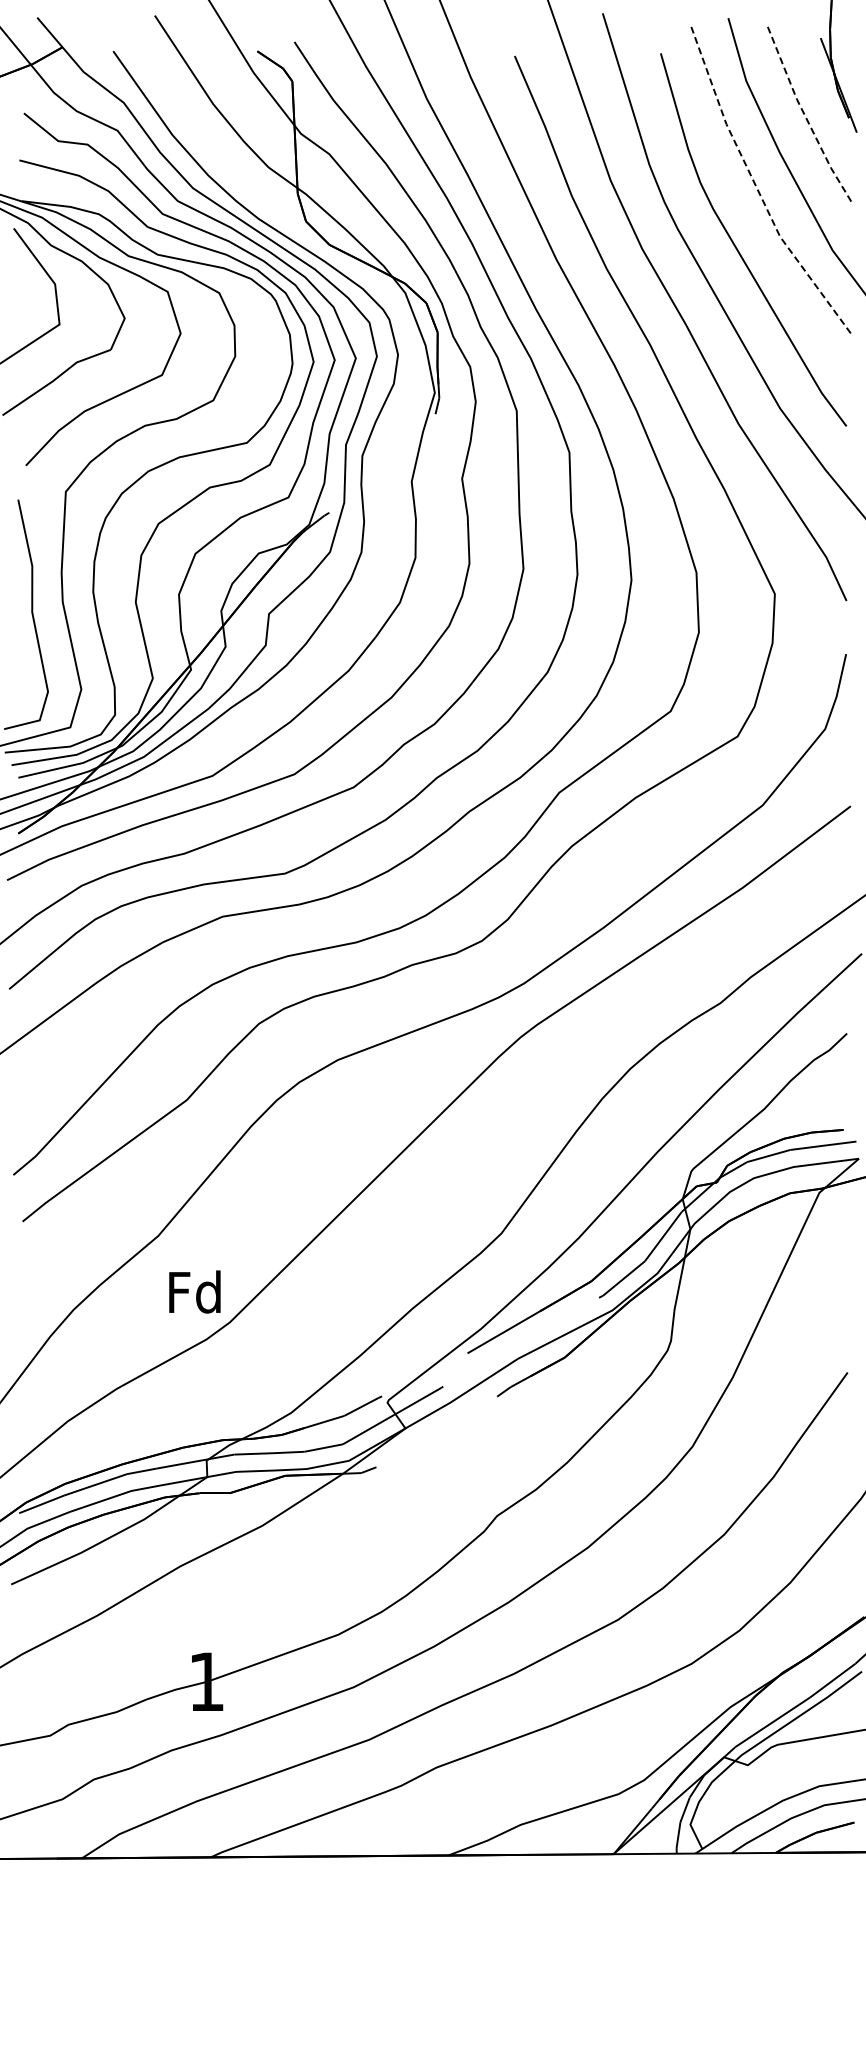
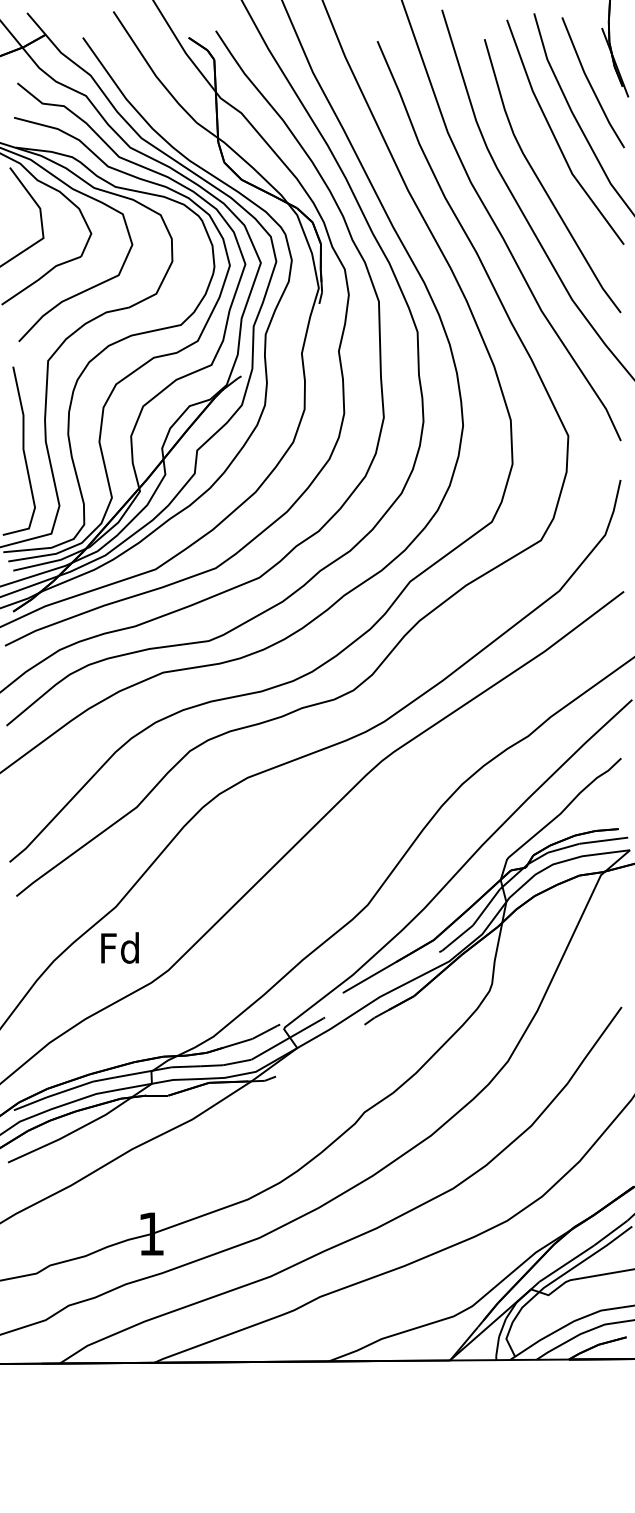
line: (804, 114) -> (590, 84), dashed -> solid
line: (756, 187) -> (554, 137), dashed -> solid
text: (194, 1291) -> (119, 947), moved

